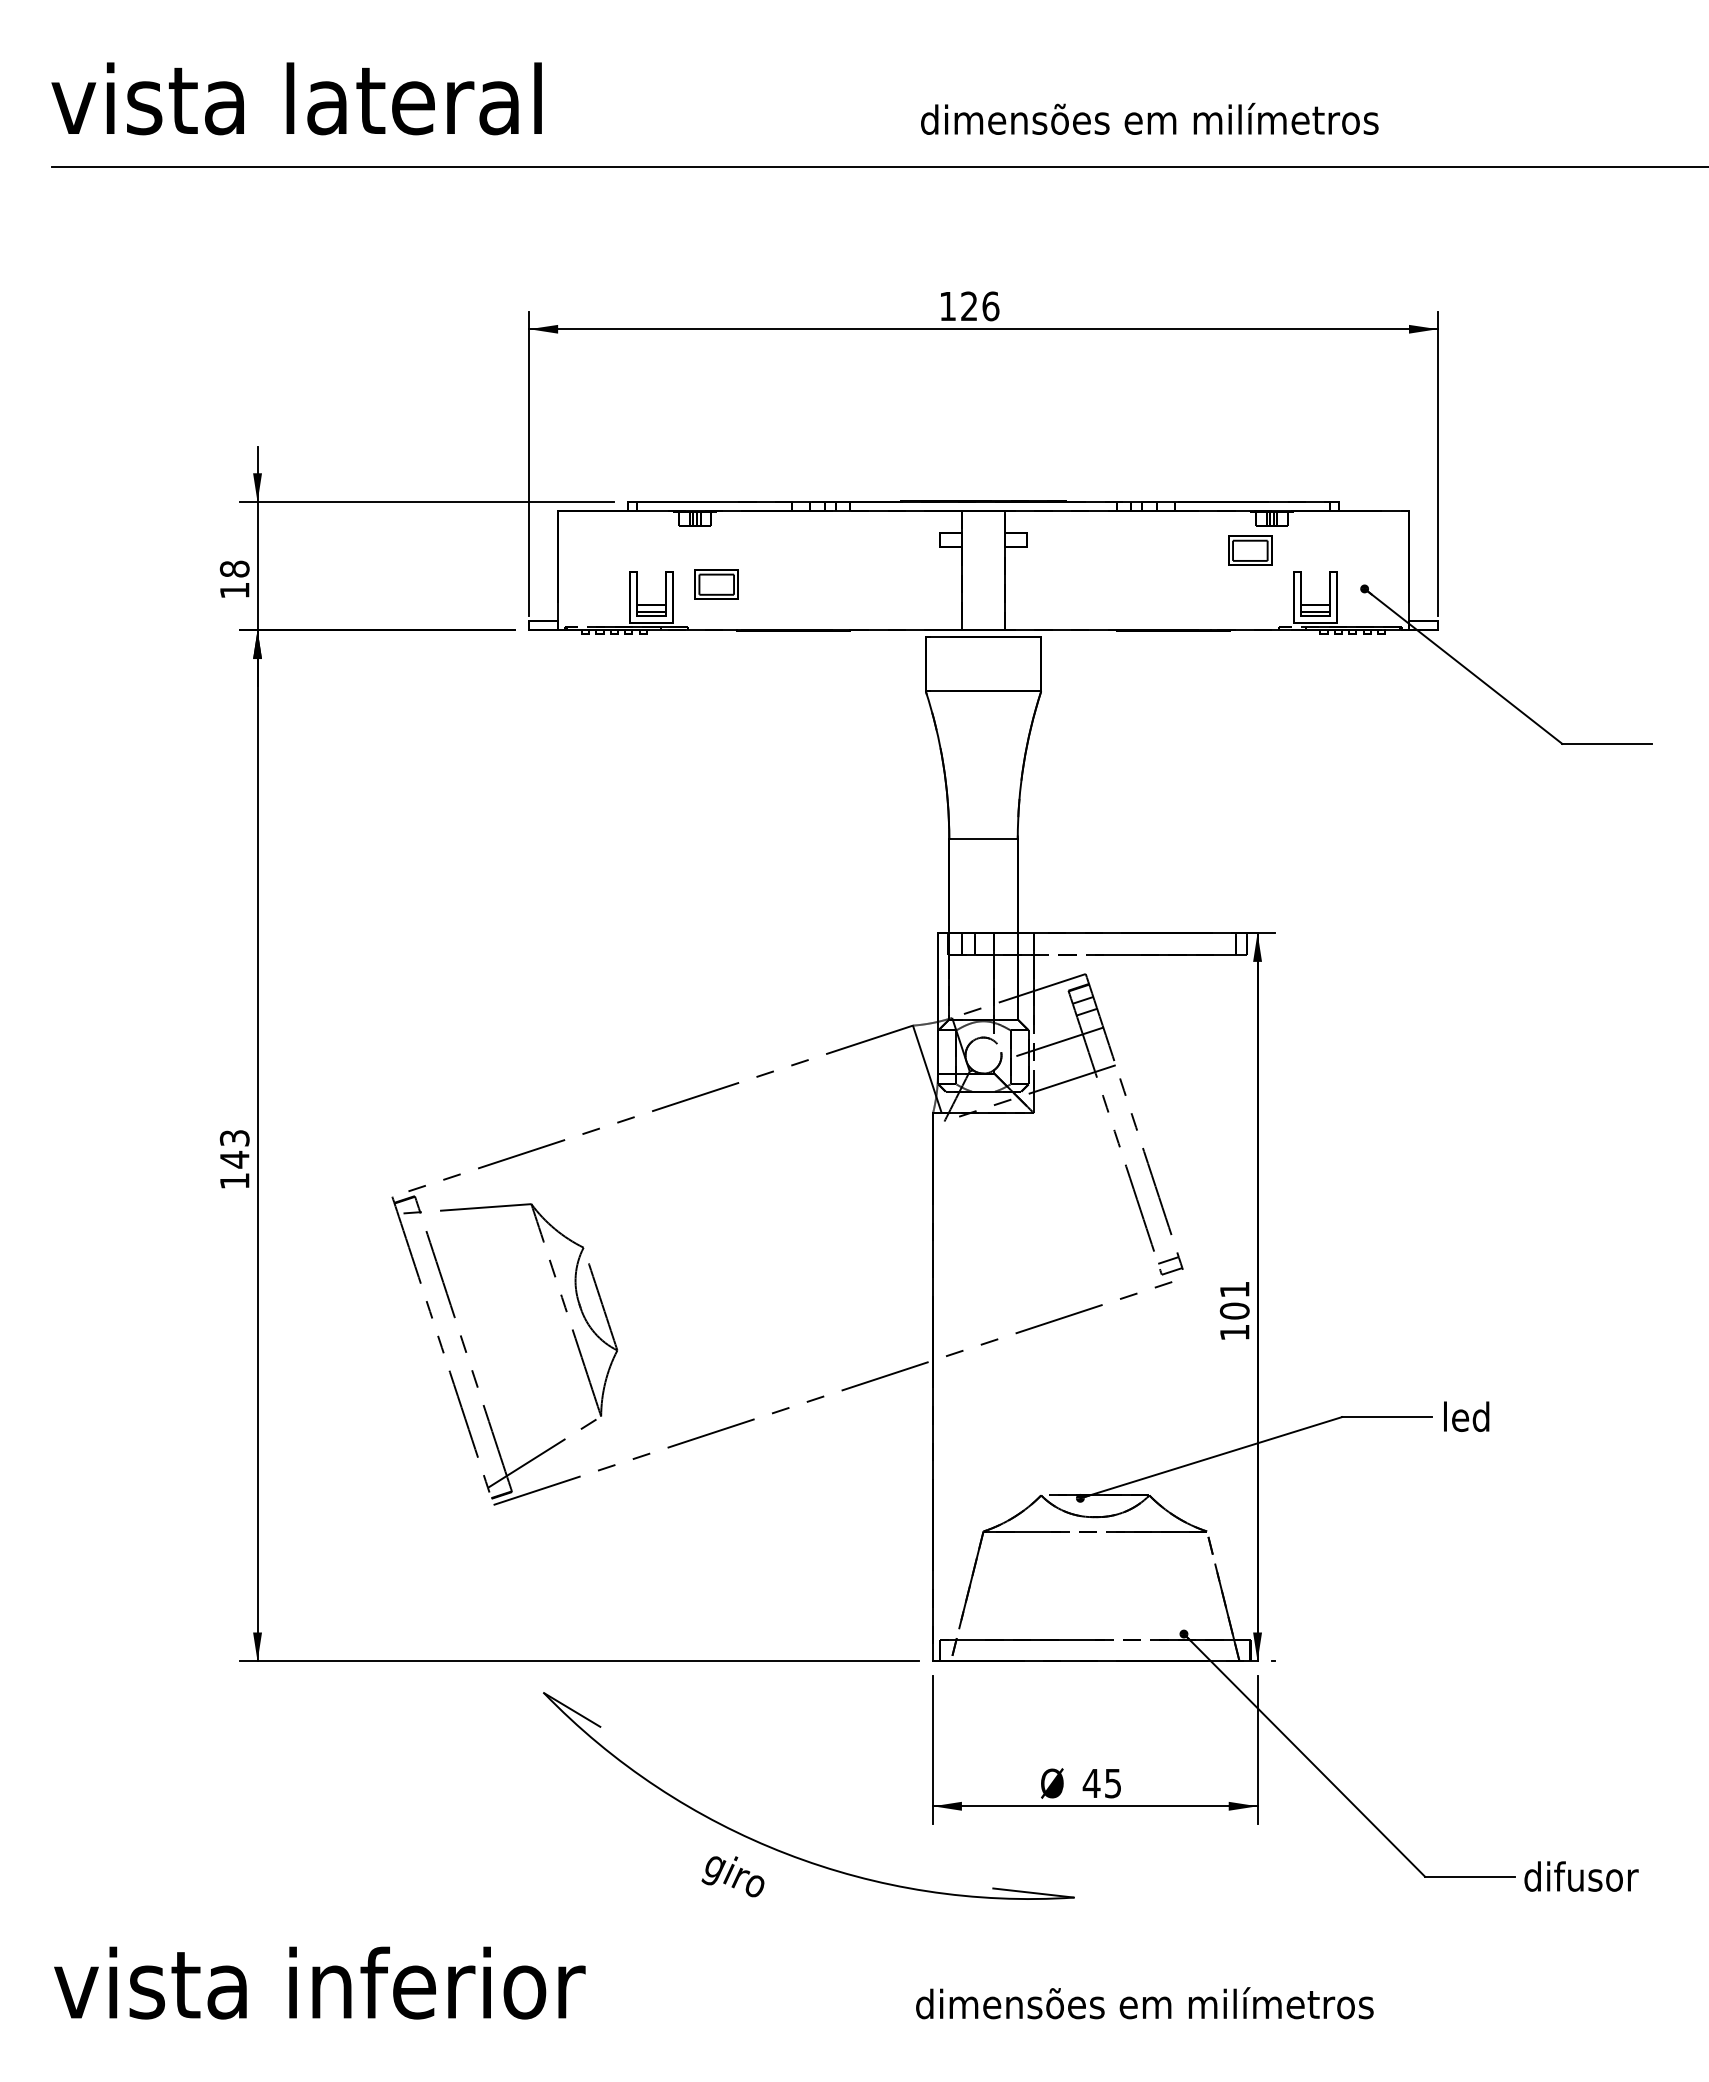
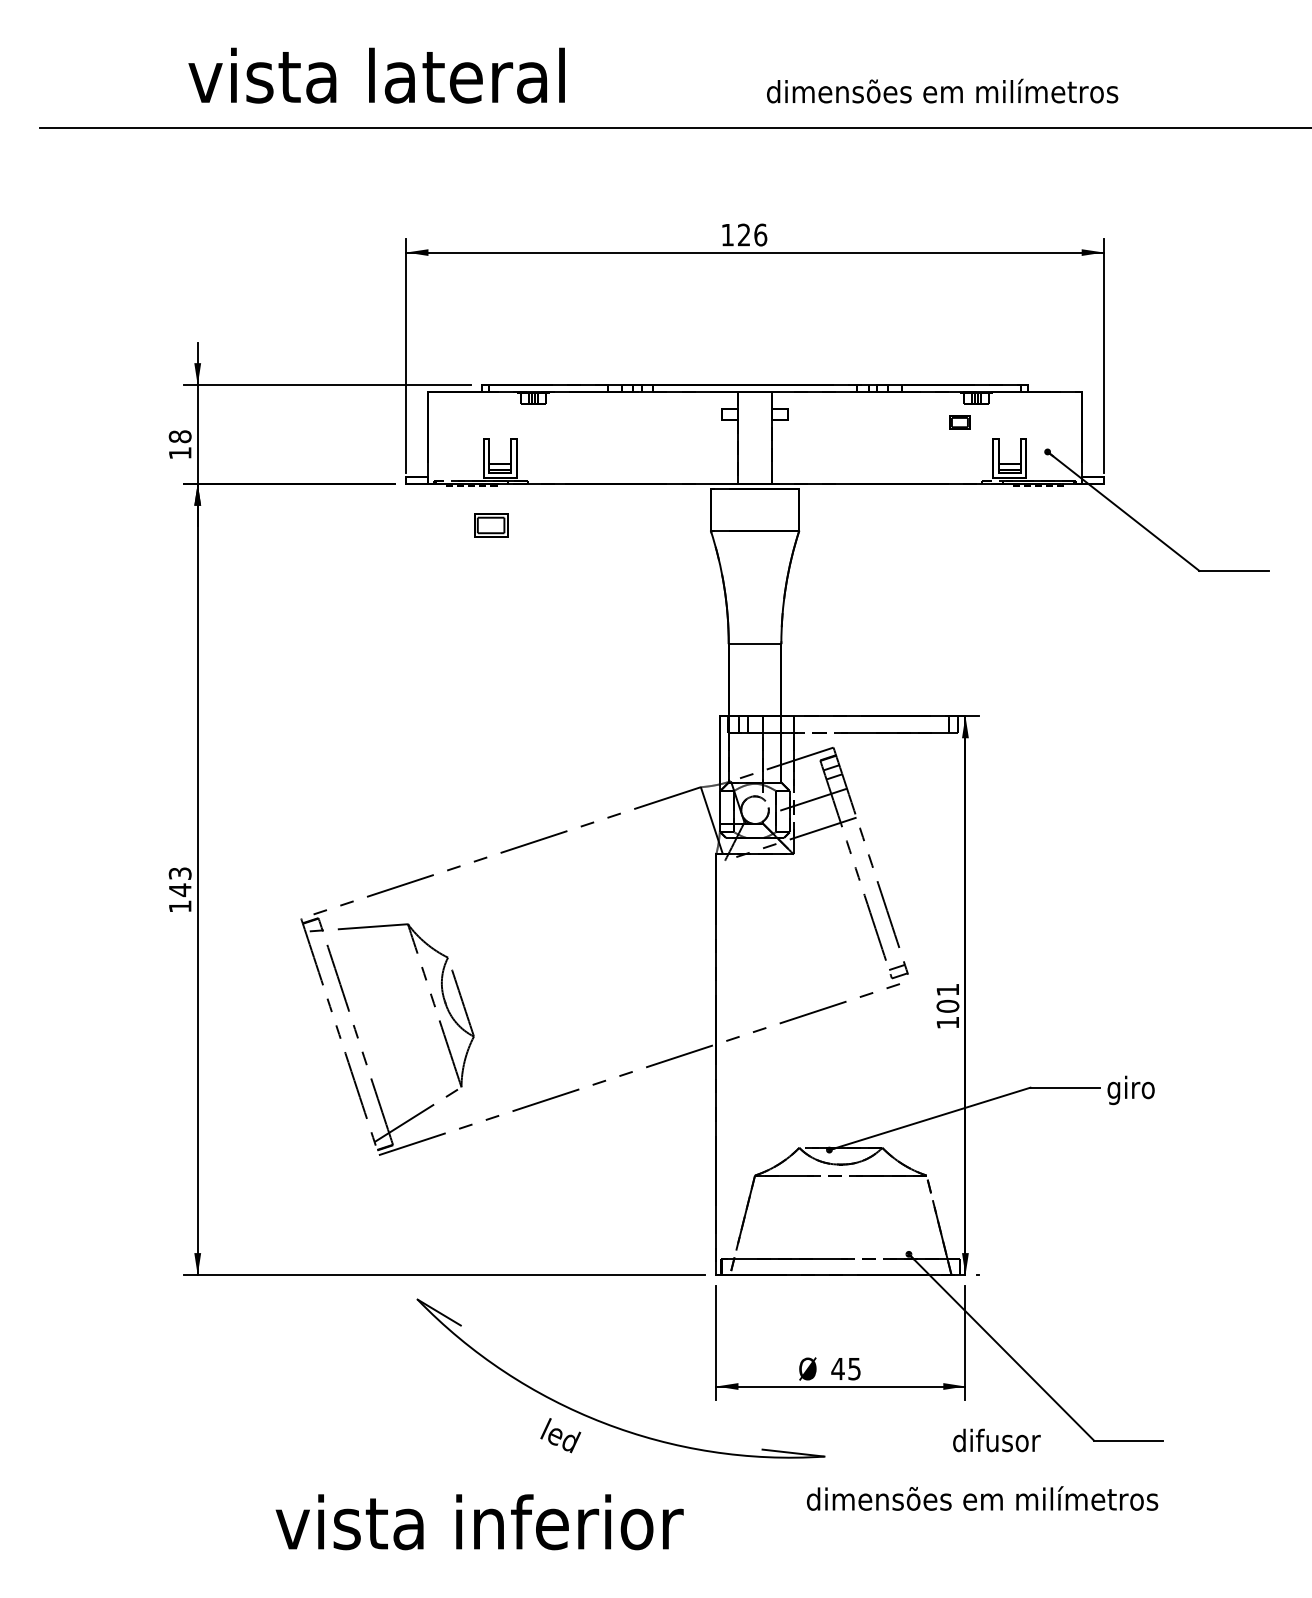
text: (296, 98) -> (376, 75), moved
text: (1149, 118) -> (942, 90), moved
part: (1250, 550) -> (960, 422), size x0.6
part: (716, 584) -> (490, 525), moved
text: (1473, 1420) -> (1131, 1090), led -> giro
text: (732, 1872) -> (562, 1437), giro -> led
text: (1581, 1876) -> (996, 1440), moved
text: (319, 1982) -> (479, 1521), moved
text: (1144, 2003) -> (982, 1498), moved

